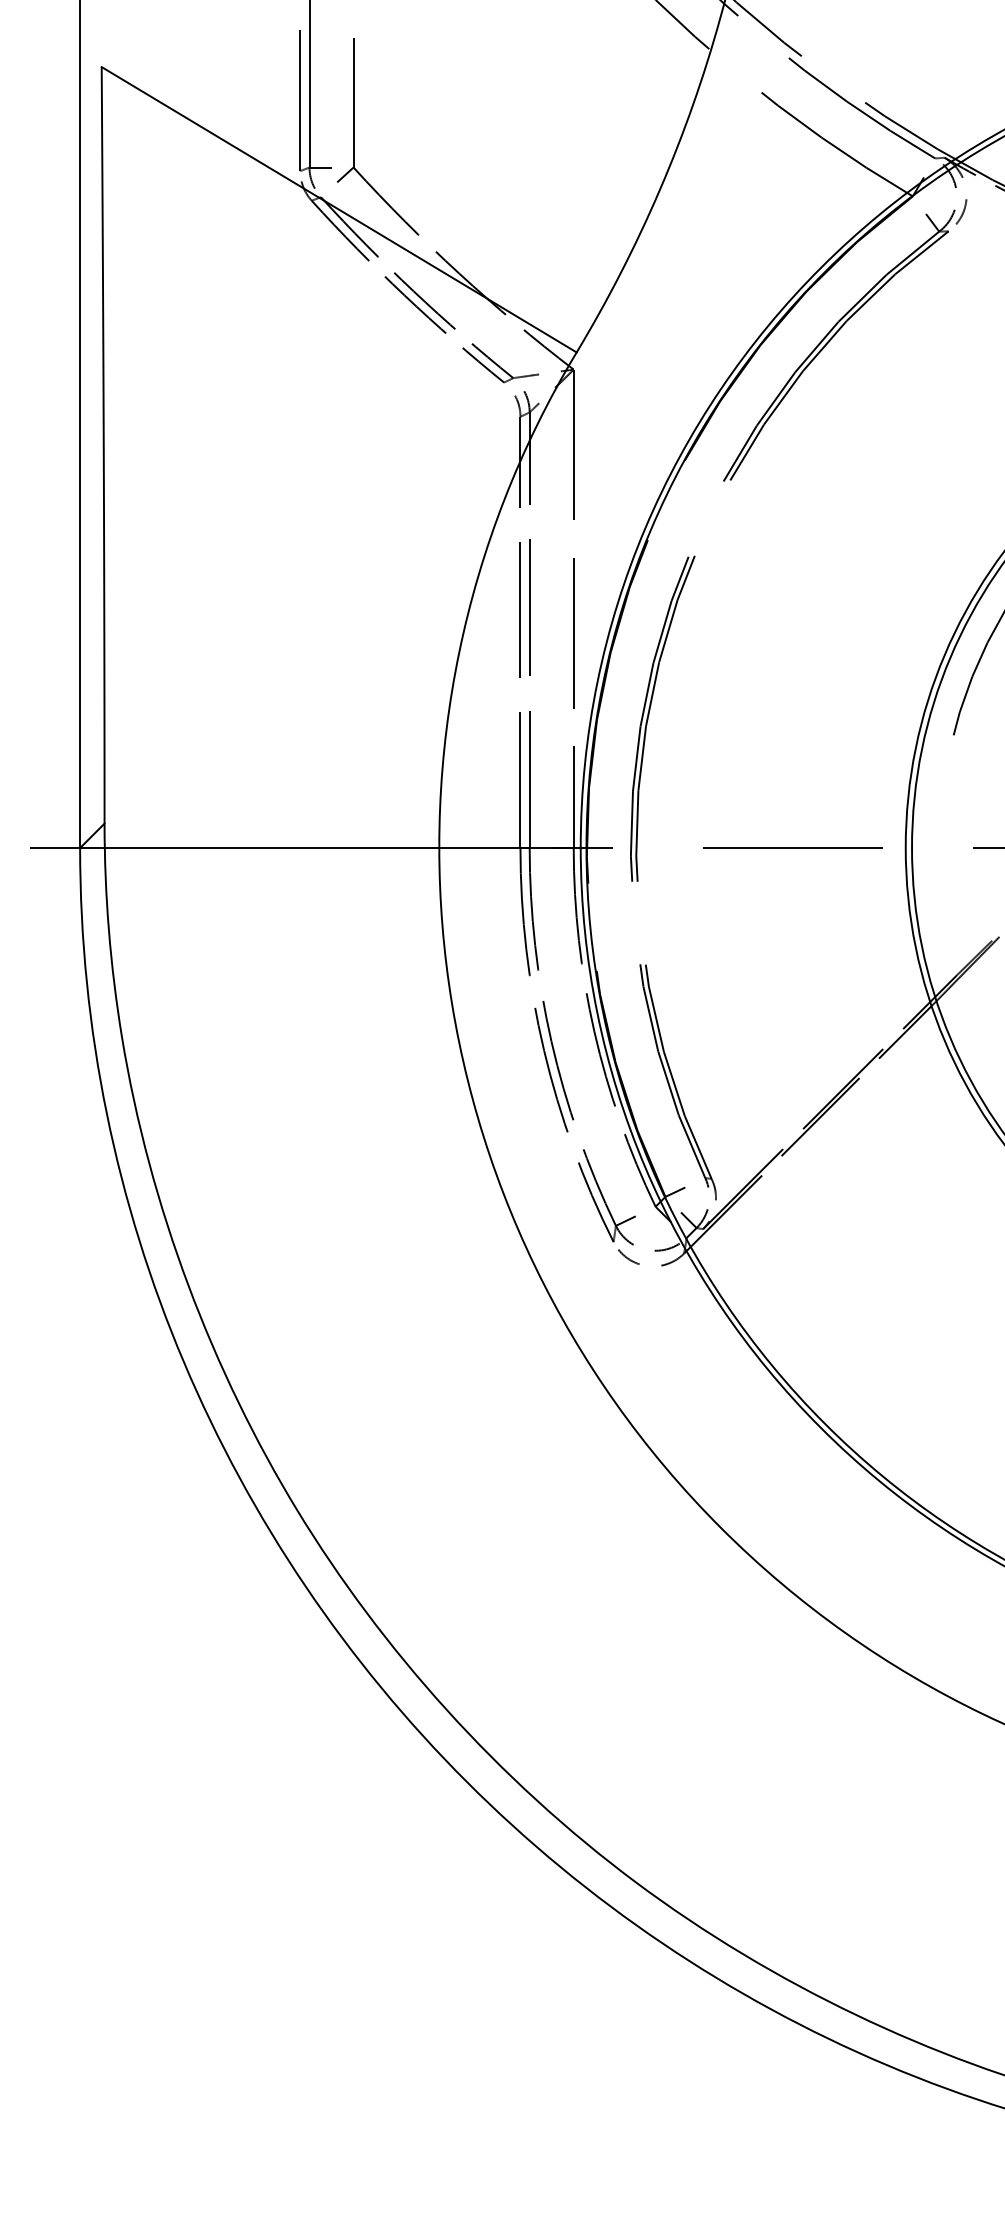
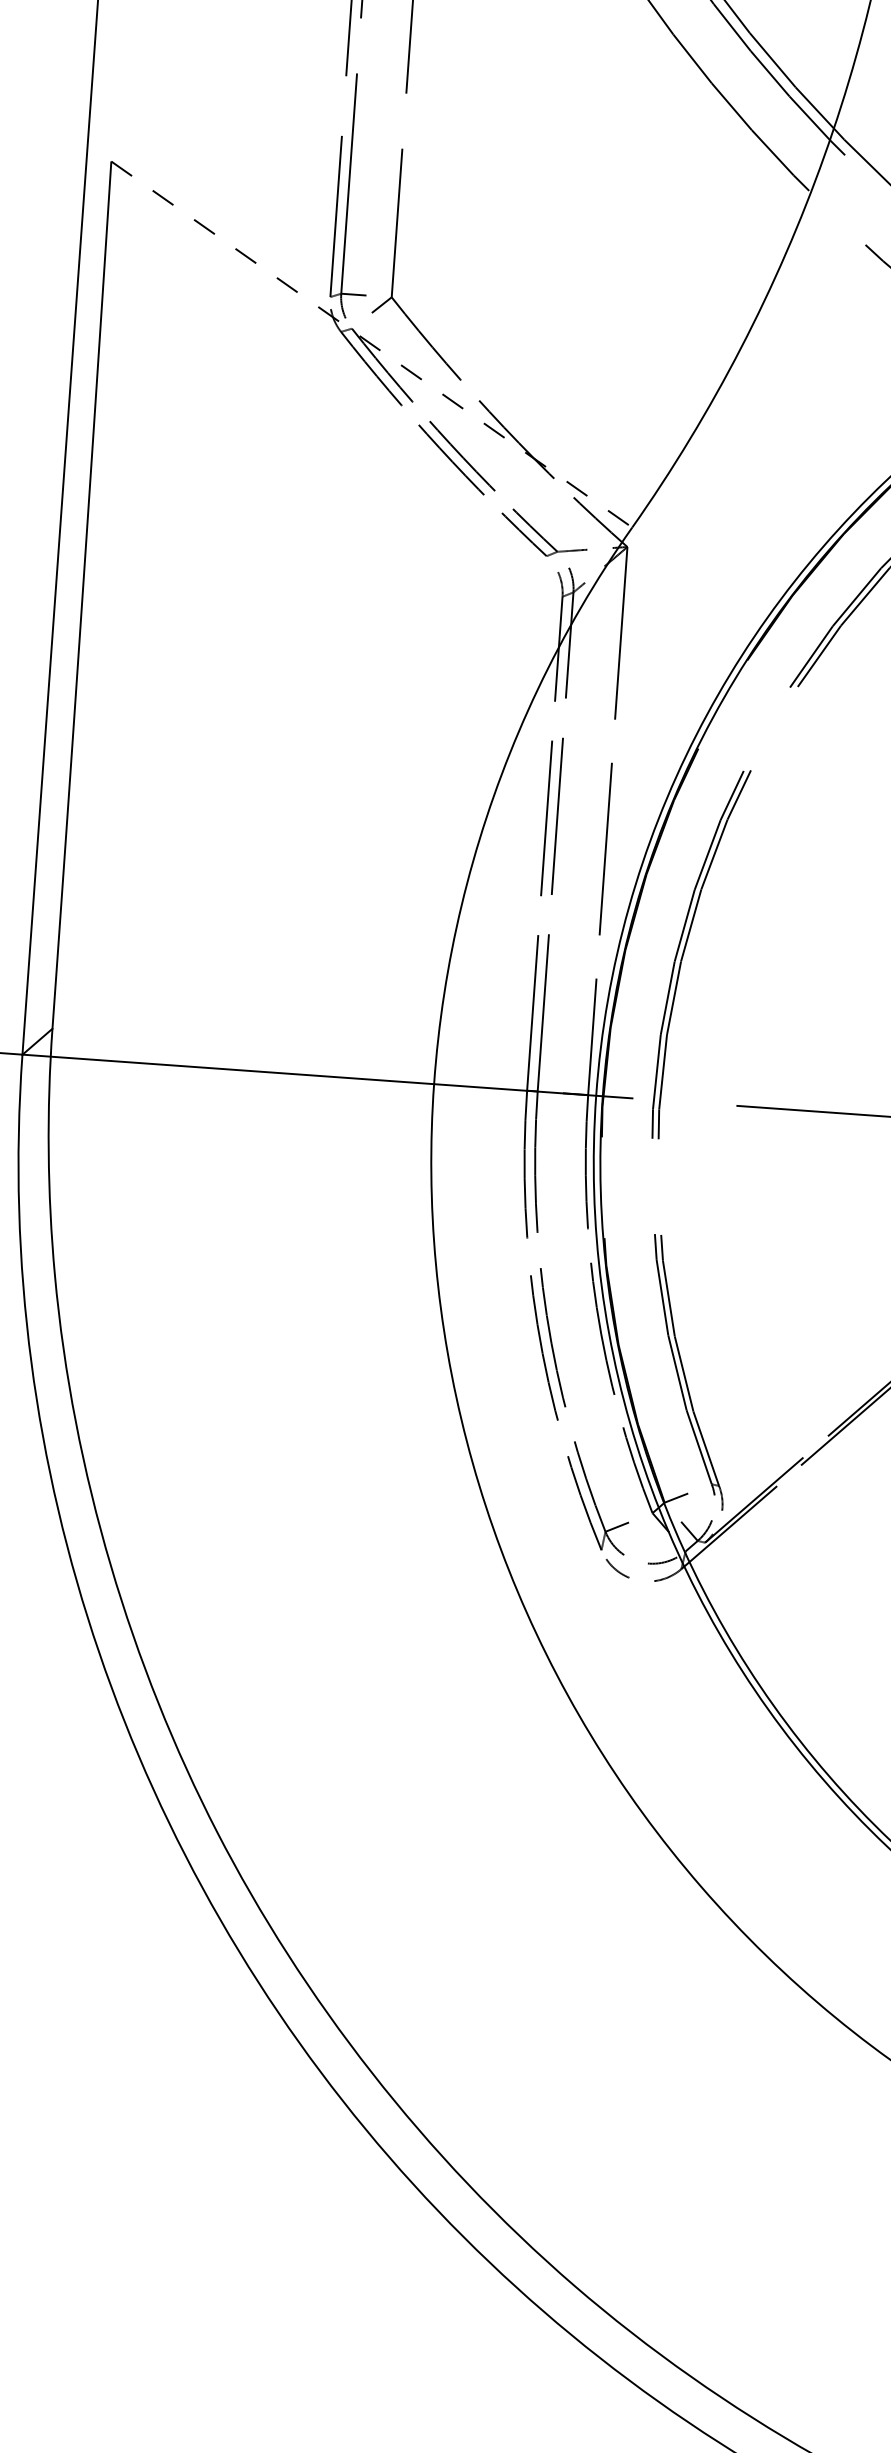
line: (339, 210) -> (372, 345), solid -> dashed

